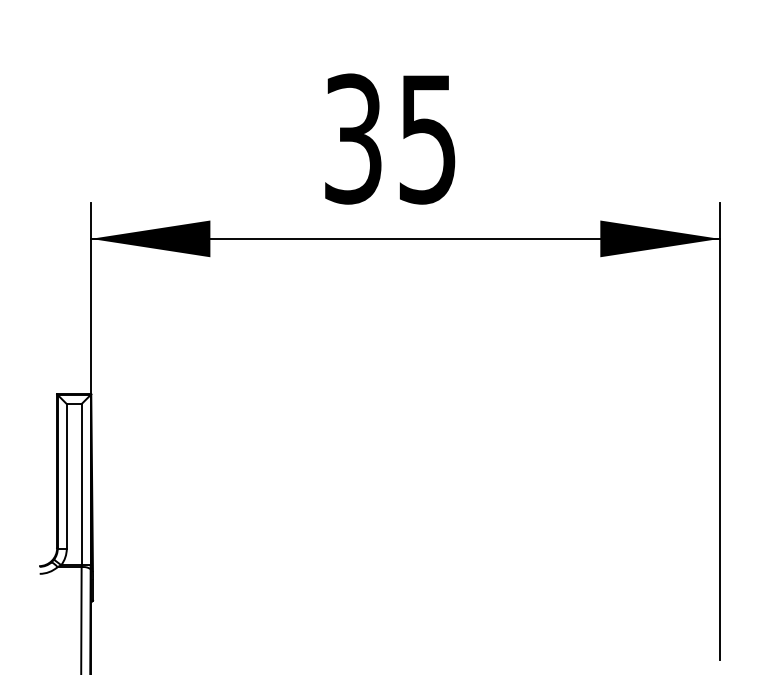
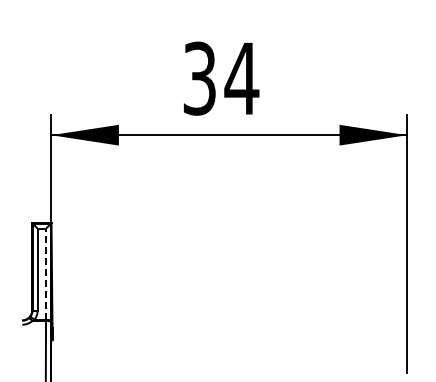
text: (427, 138) -> (241, 78), 35 -> 34
line: (82, 485) -> (46, 274), solid -> dashed

